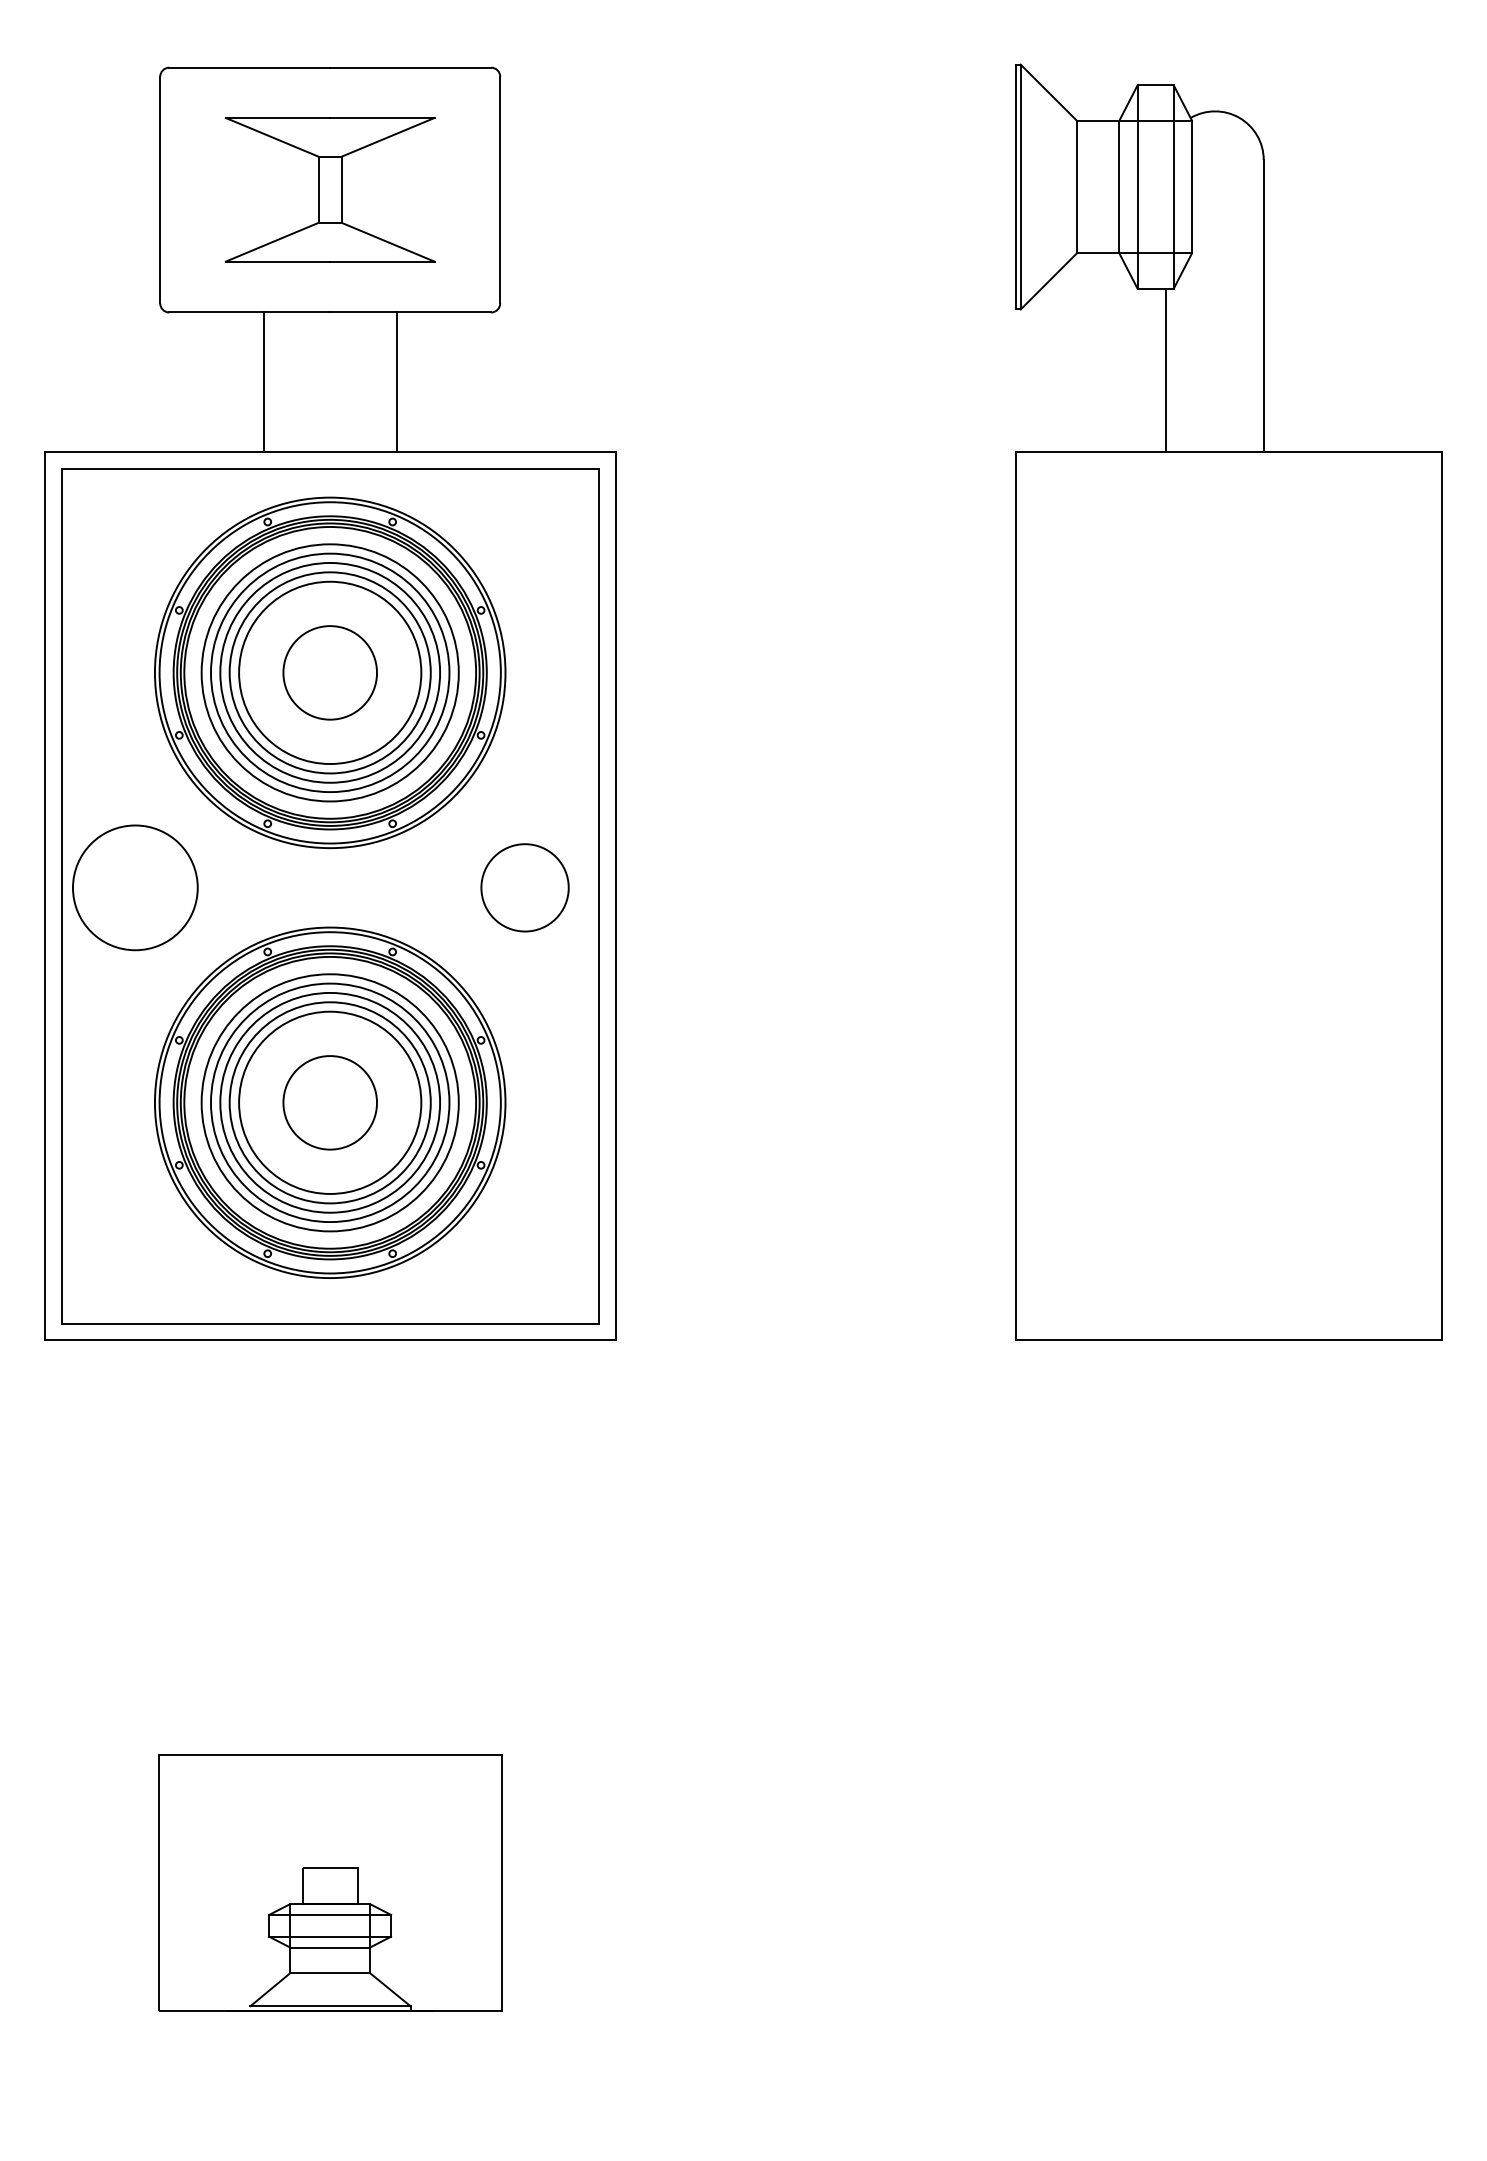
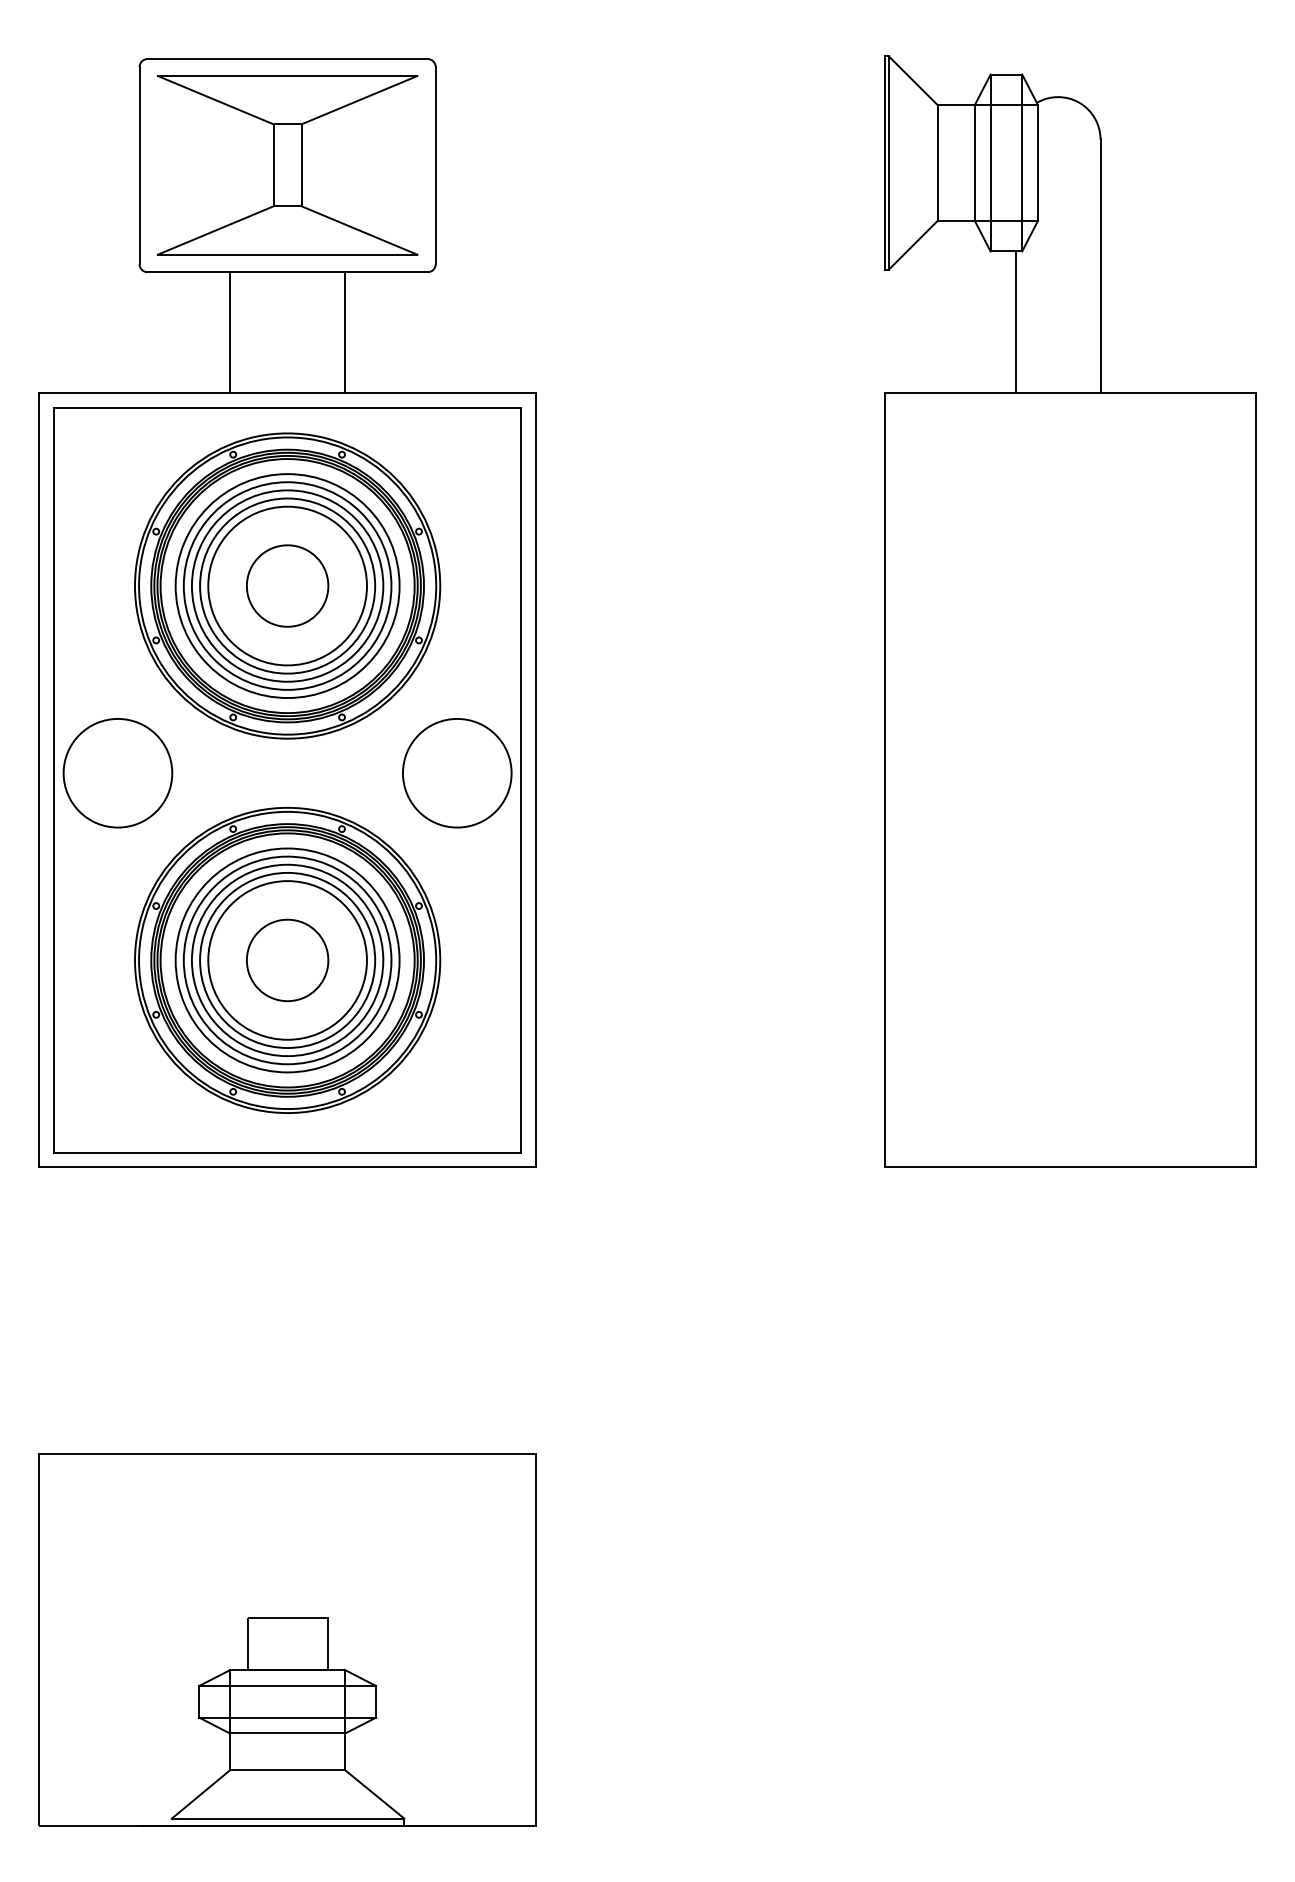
part: (330, 189) -> (287, 165), size x1.43
circle: (524, 886) -> (456, 772), size x1.43
part: (330, 1882) -> (287, 1639), size x1.67

